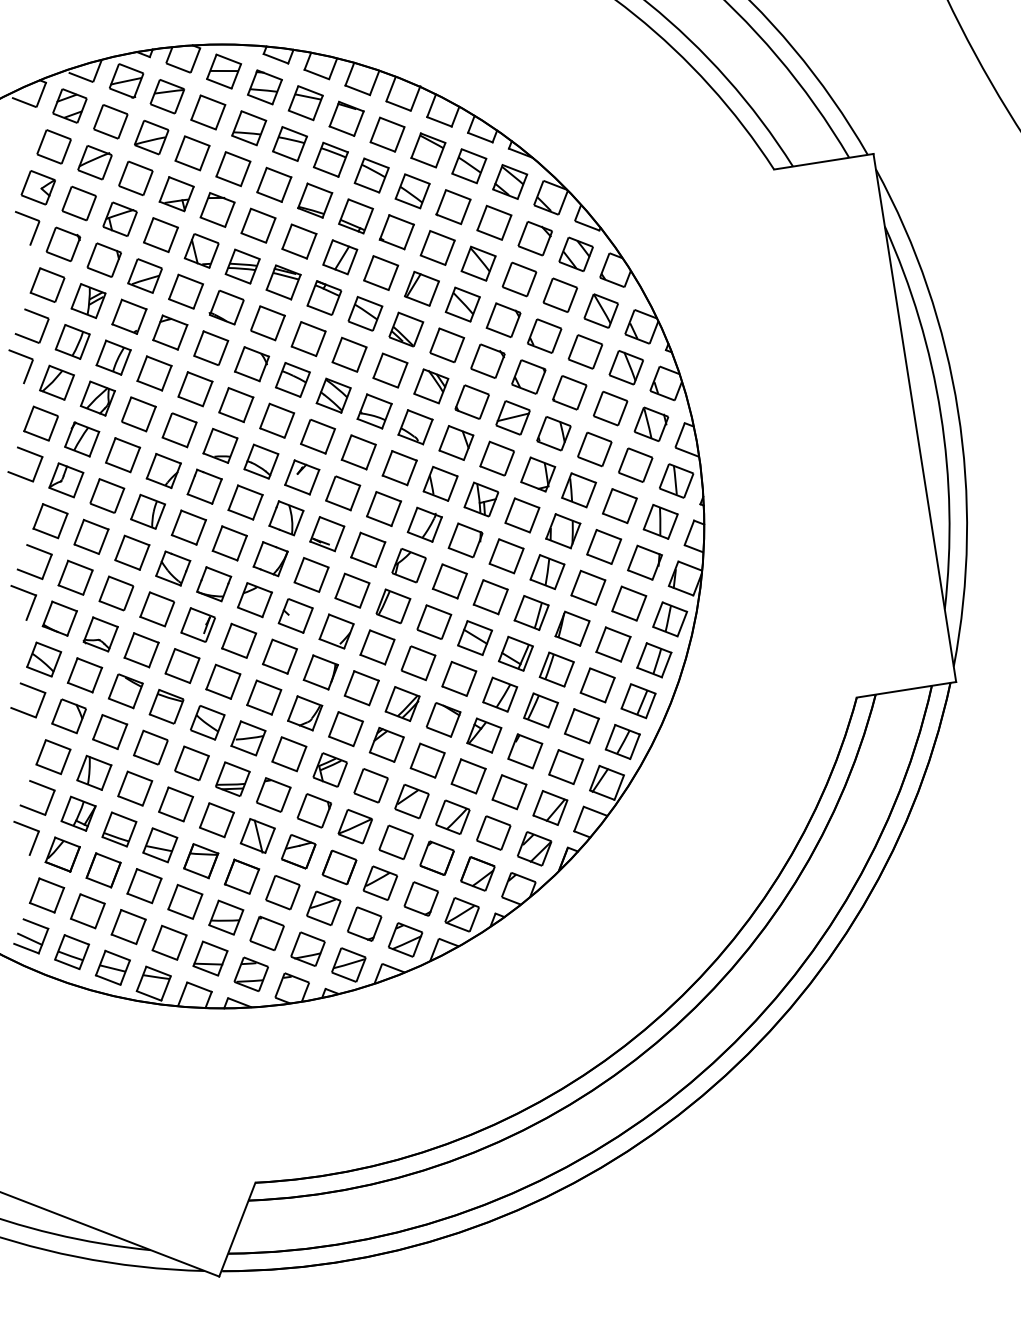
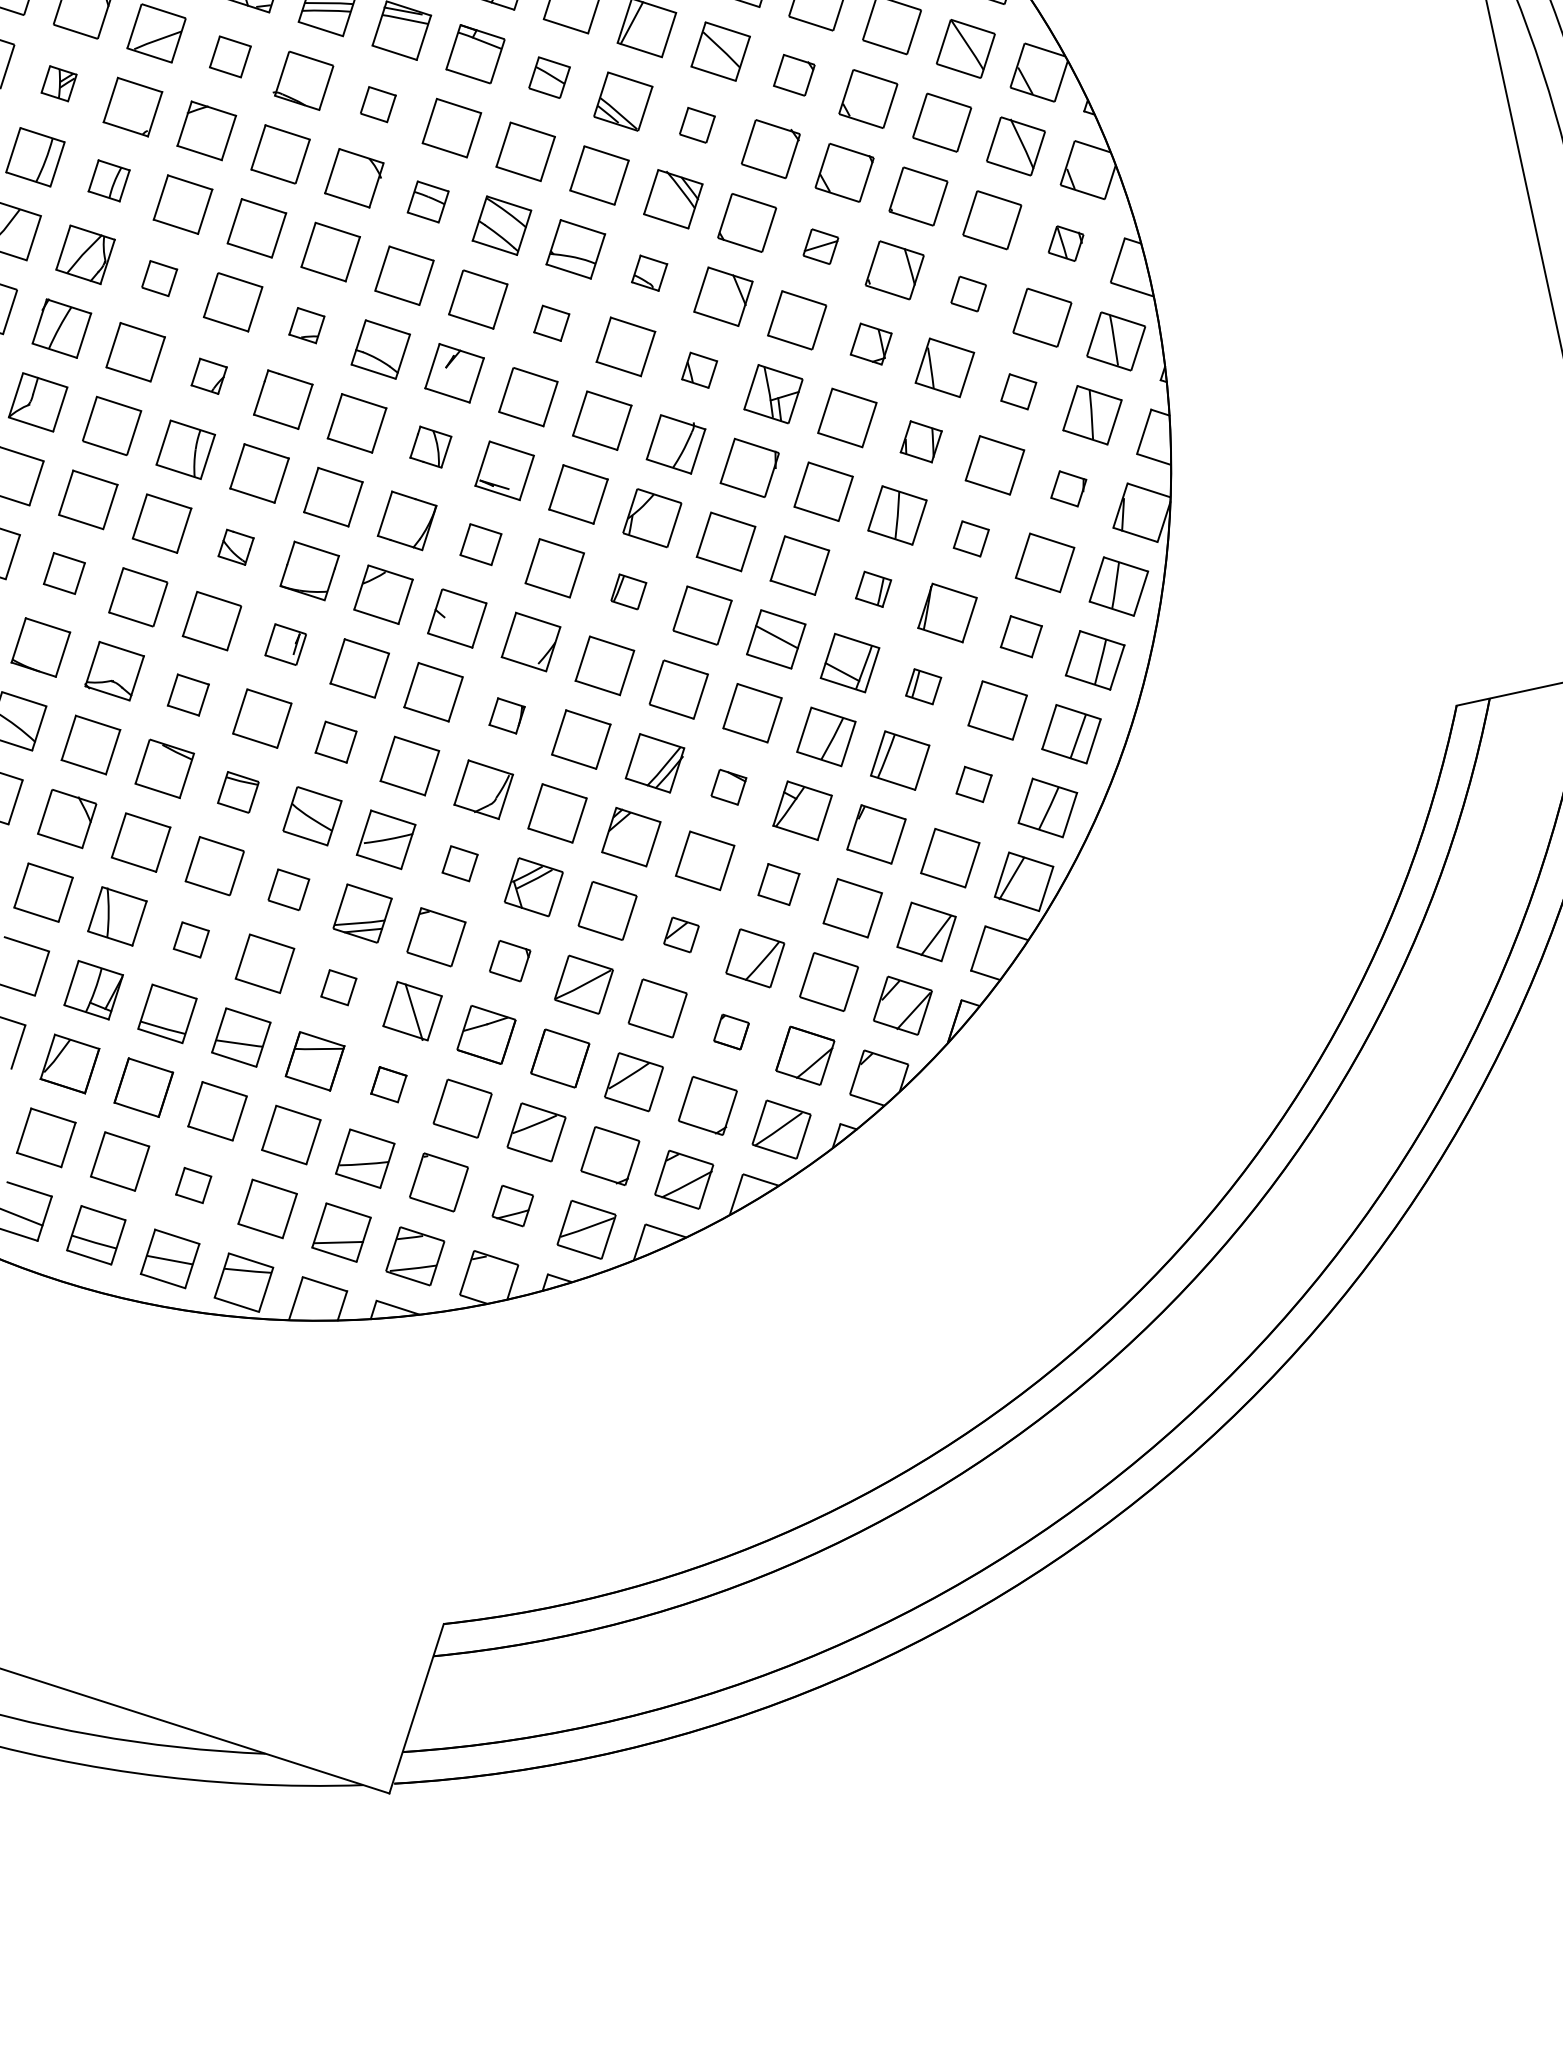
part: (185, 291) -> (229, 56), size x0.7
part: (88, 301) -> (59, 84), size x0.6
part: (365, 313) -> (549, 77), size x0.7
part: (503, 320) -> (794, 75), size x0.7
part: (267, 323) -> (377, 104), size x0.6
part: (447, 345) -> (697, 125), size x0.6
part: (113, 357) -> (108, 180), size x0.7
part: (292, 379) -> (427, 201), size x0.7
part: (138, 414) -> (158, 278), size x0.6
part: (512, 417) -> (819, 245), size x0.6
part: (651, 423) -> (1066, 242), size x0.6
part: (415, 427) -> (649, 273), size x0.6
part: (220, 445) -> (306, 325), size x0.6
part: (594, 449) -> (968, 294), size x0.6
part: (358, 452) -> (551, 323), size x0.6
part: (163, 471) -> (208, 376), size x0.6
part: (538, 474) -> (871, 344), size x0.7
part: (440, 483) -> (699, 369), size x0.6
part: (619, 506) -> (1017, 392), size x0.6
part: (286, 518) -> (430, 447), size x0.7
part: (563, 531) -> (921, 442), size x0.7
part: (644, 562) -> (1067, 488), size x0.6
part: (173, 568) -> (236, 547), size x0.6
part: (311, 574) -> (480, 543), size x0.7
part: (75, 577) -> (64, 573), size x0.7
part: (588, 587) -> (971, 538), size x0.6
part: (393, 606) -> (628, 591), size x0.6
part: (531, 612) -> (873, 588), size x0.6
part: (197, 624) -> (284, 643), size x0.7
part: (613, 644) -> (1021, 636), size x0.7
part: (141, 650) -> (188, 695), size x0.7
part: (556, 669) -> (923, 686), size x0.6
part: (320, 672) -> (506, 716), size x0.6
part: (223, 681) -> (336, 741), size x0.7
part: (166, 706) -> (238, 791), size x0.7
part: (443, 719) -> (728, 786), size x0.6
part: (581, 726) -> (973, 784), size x0.6
part: (289, 754) -> (460, 864), size x0.6
part: (191, 763) -> (288, 889), size x0.7
part: (468, 776) -> (778, 884), size x0.7
part: (135, 788) -> (191, 939), size x0.6
part: (411, 801) -> (680, 934), size x0.6
part: (314, 810) -> (510, 960), size x0.7
part: (216, 820) -> (338, 988), size x0.6
part: (436, 857) -> (730, 1031), size x0.6
part: (241, 876) -> (387, 1084), size x0.6
part: (128, 927) -> (193, 1186), size x0.6
part: (307, 948) -> (511, 1204), size x0.7

